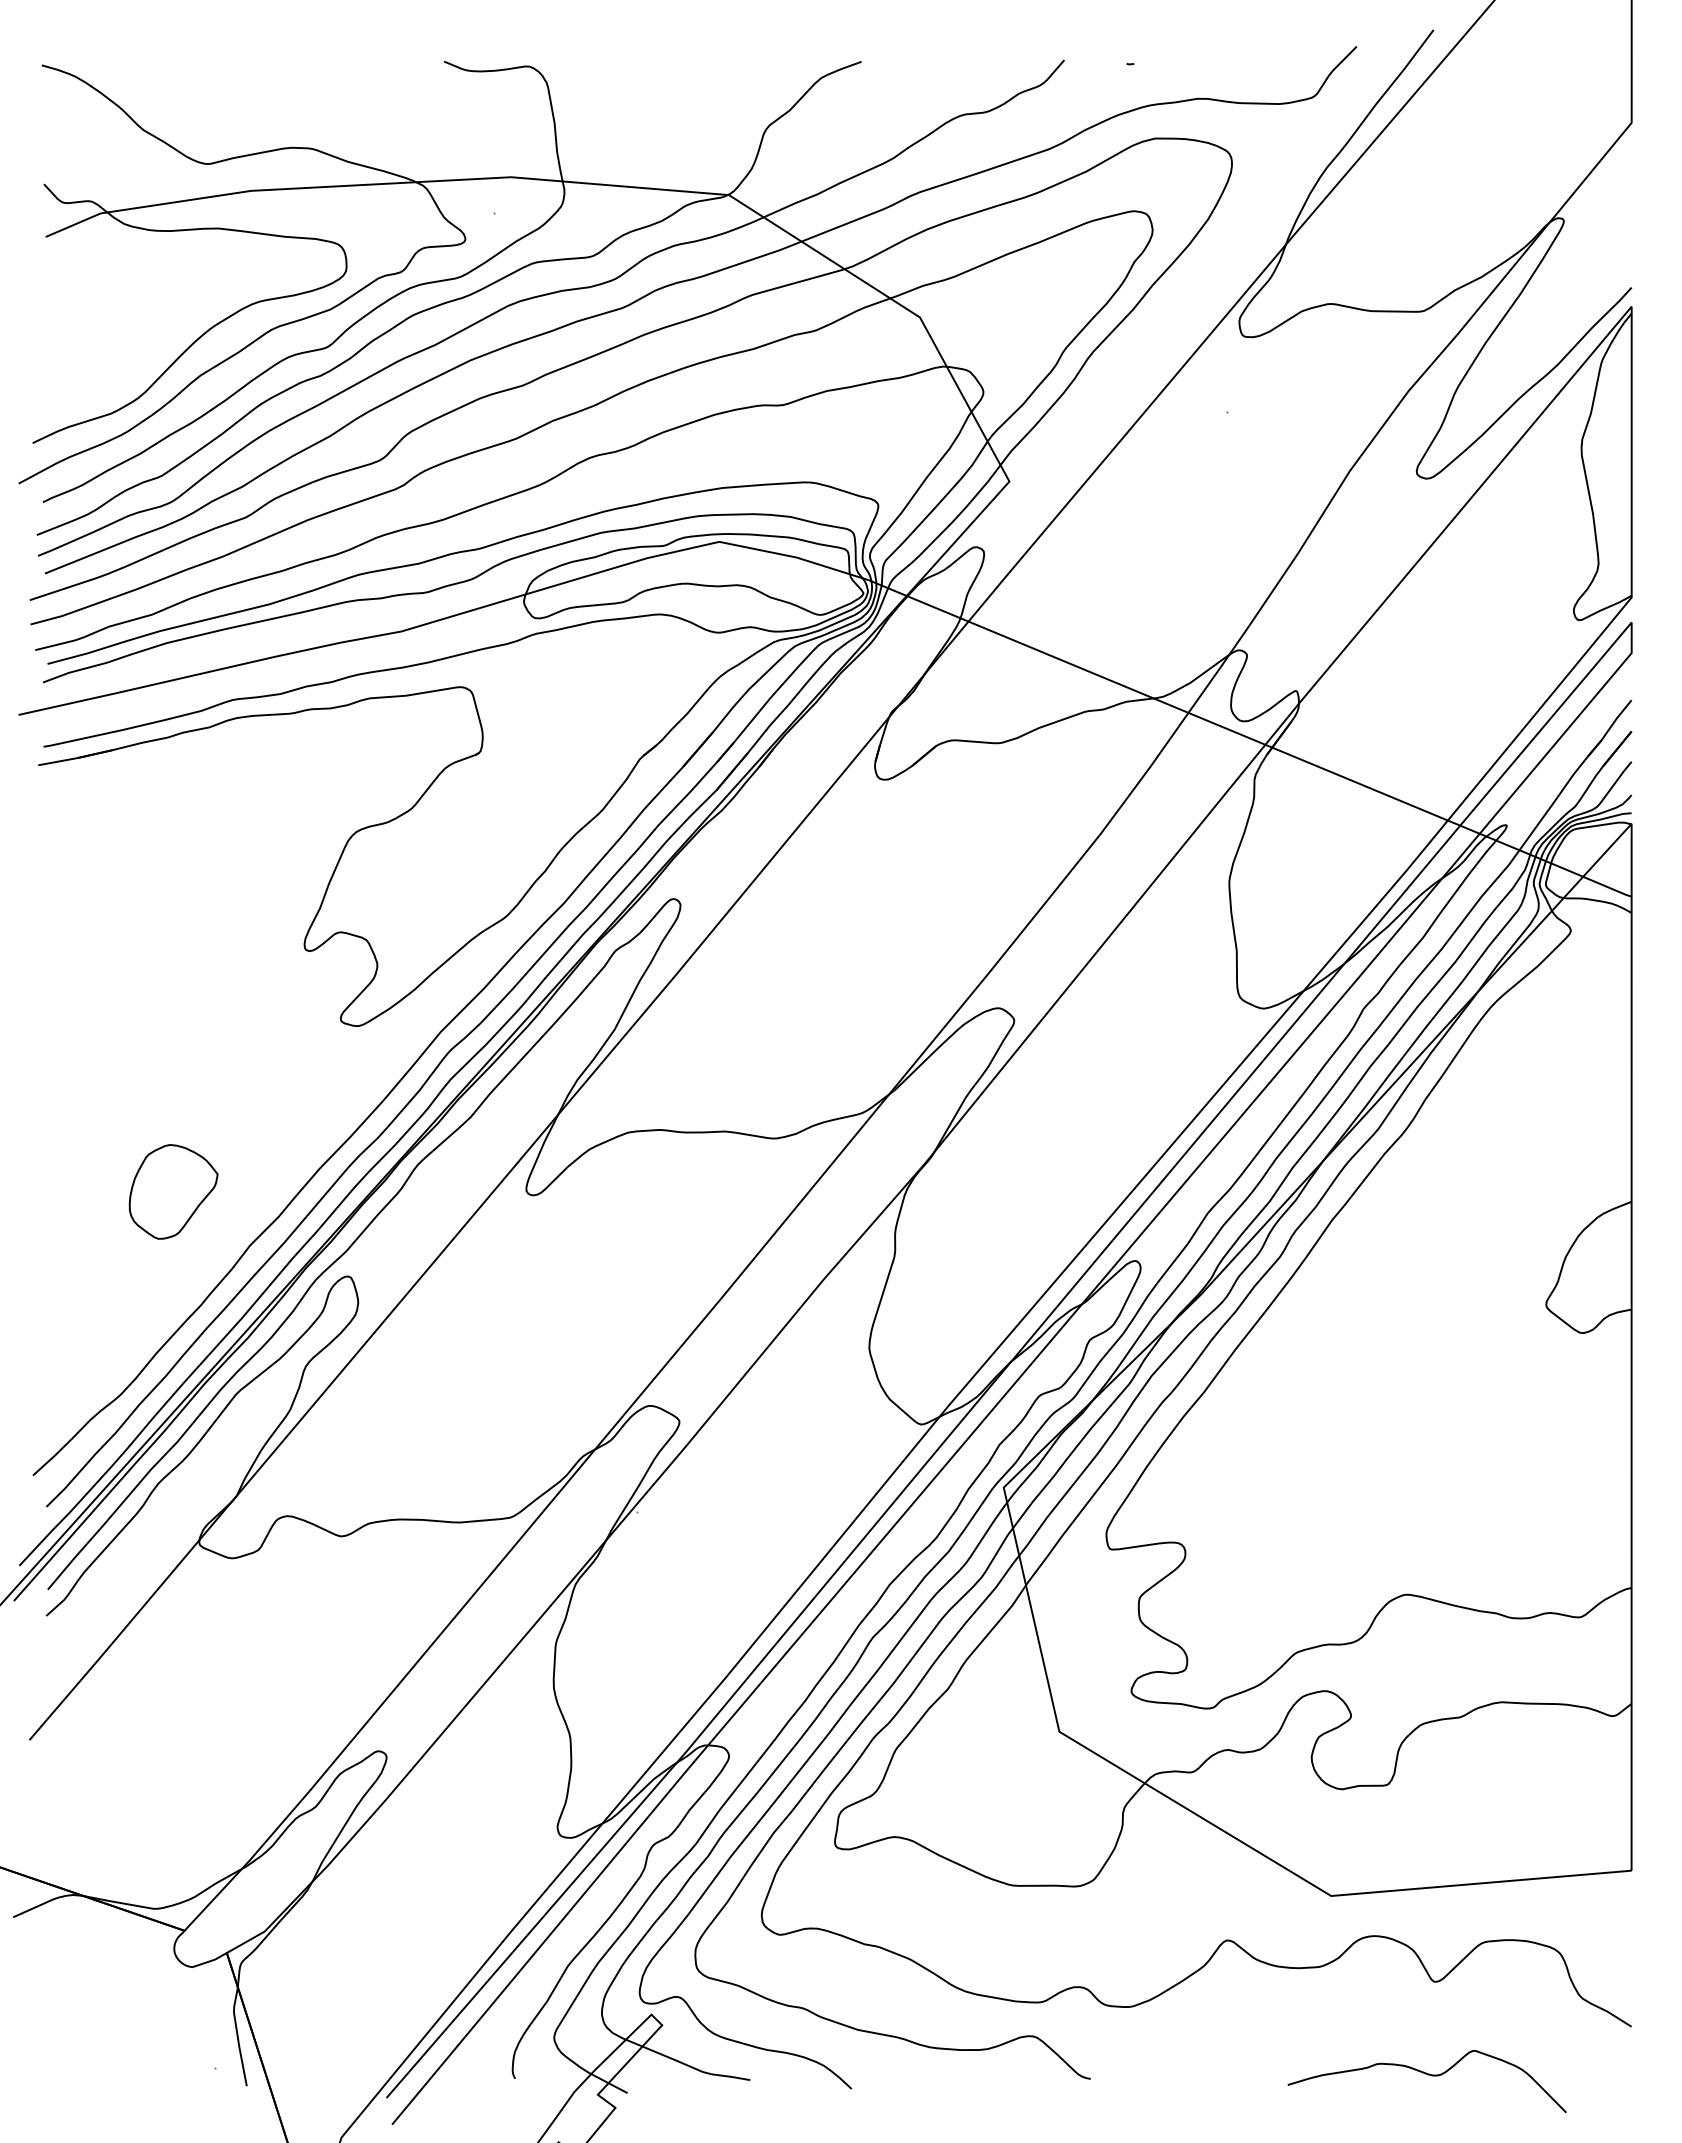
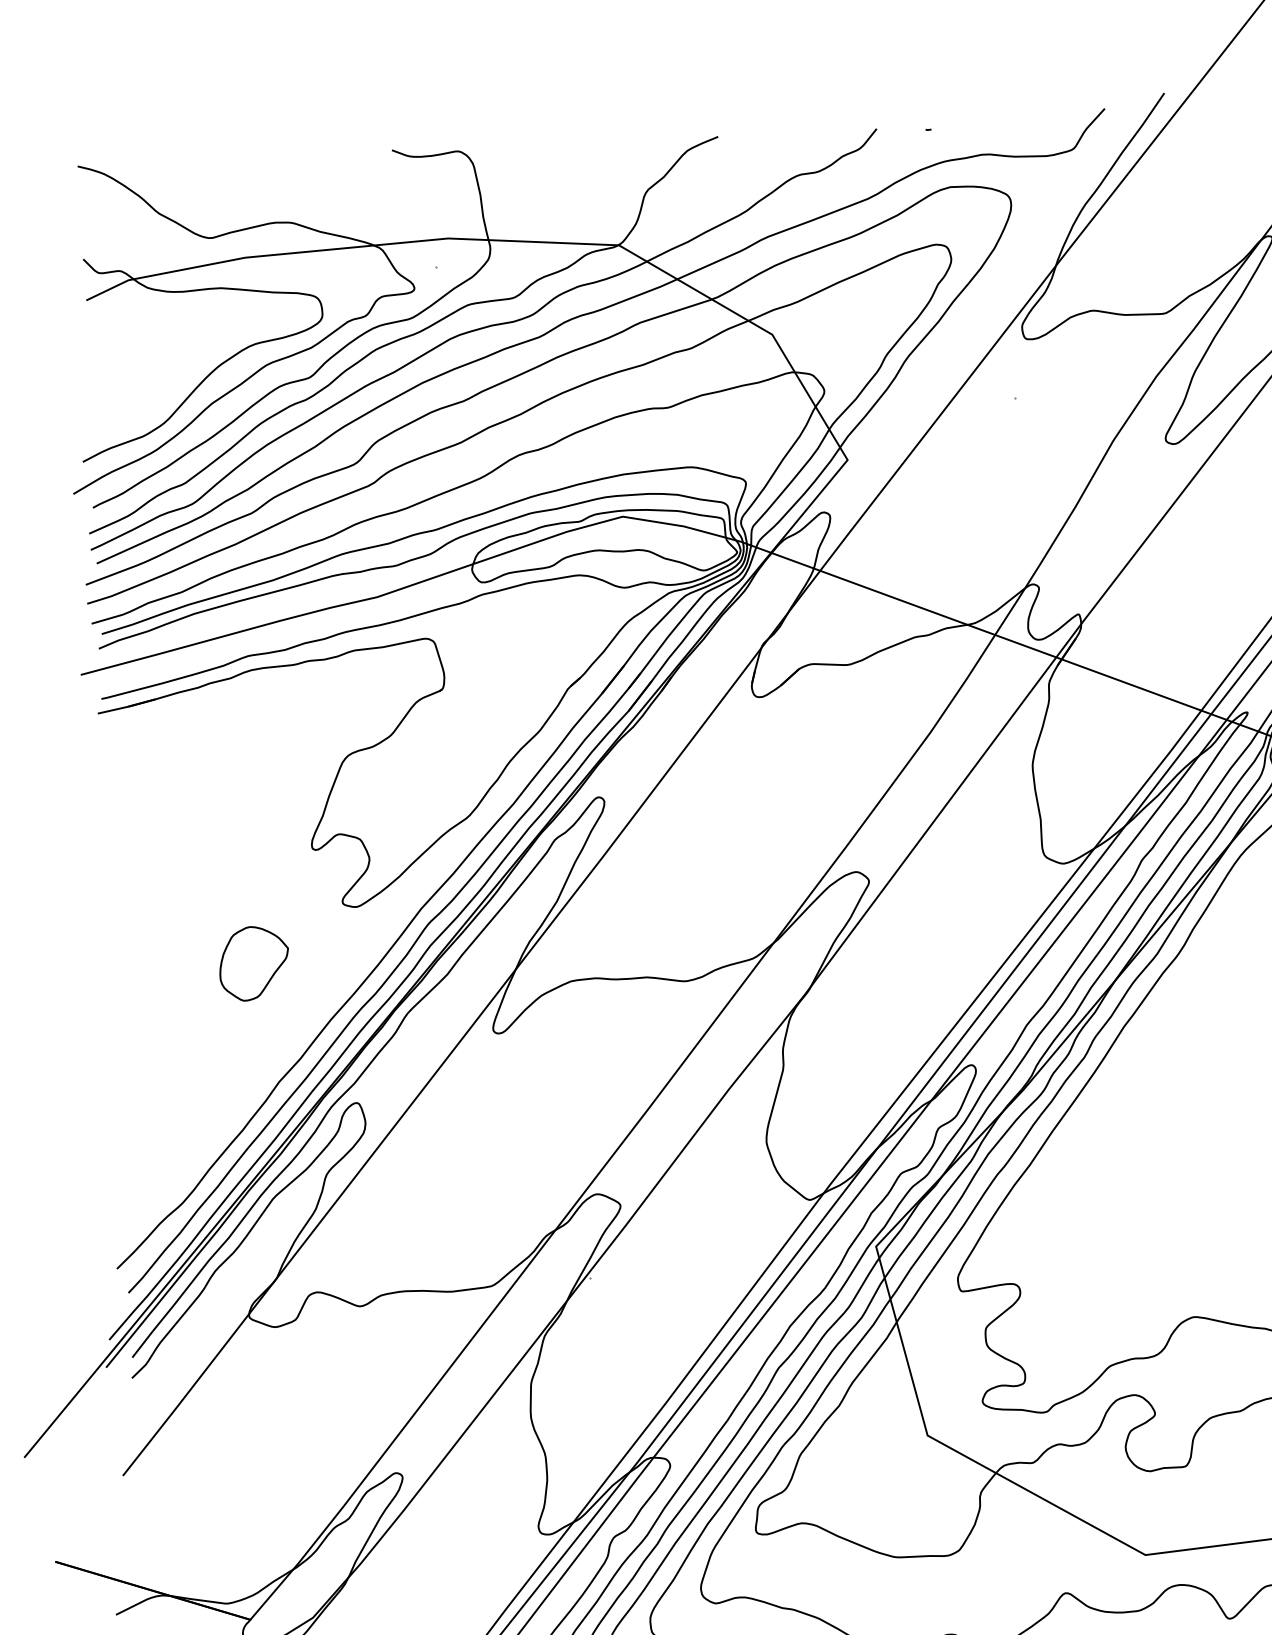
part: (173, 1191) -> (254, 963), moved

